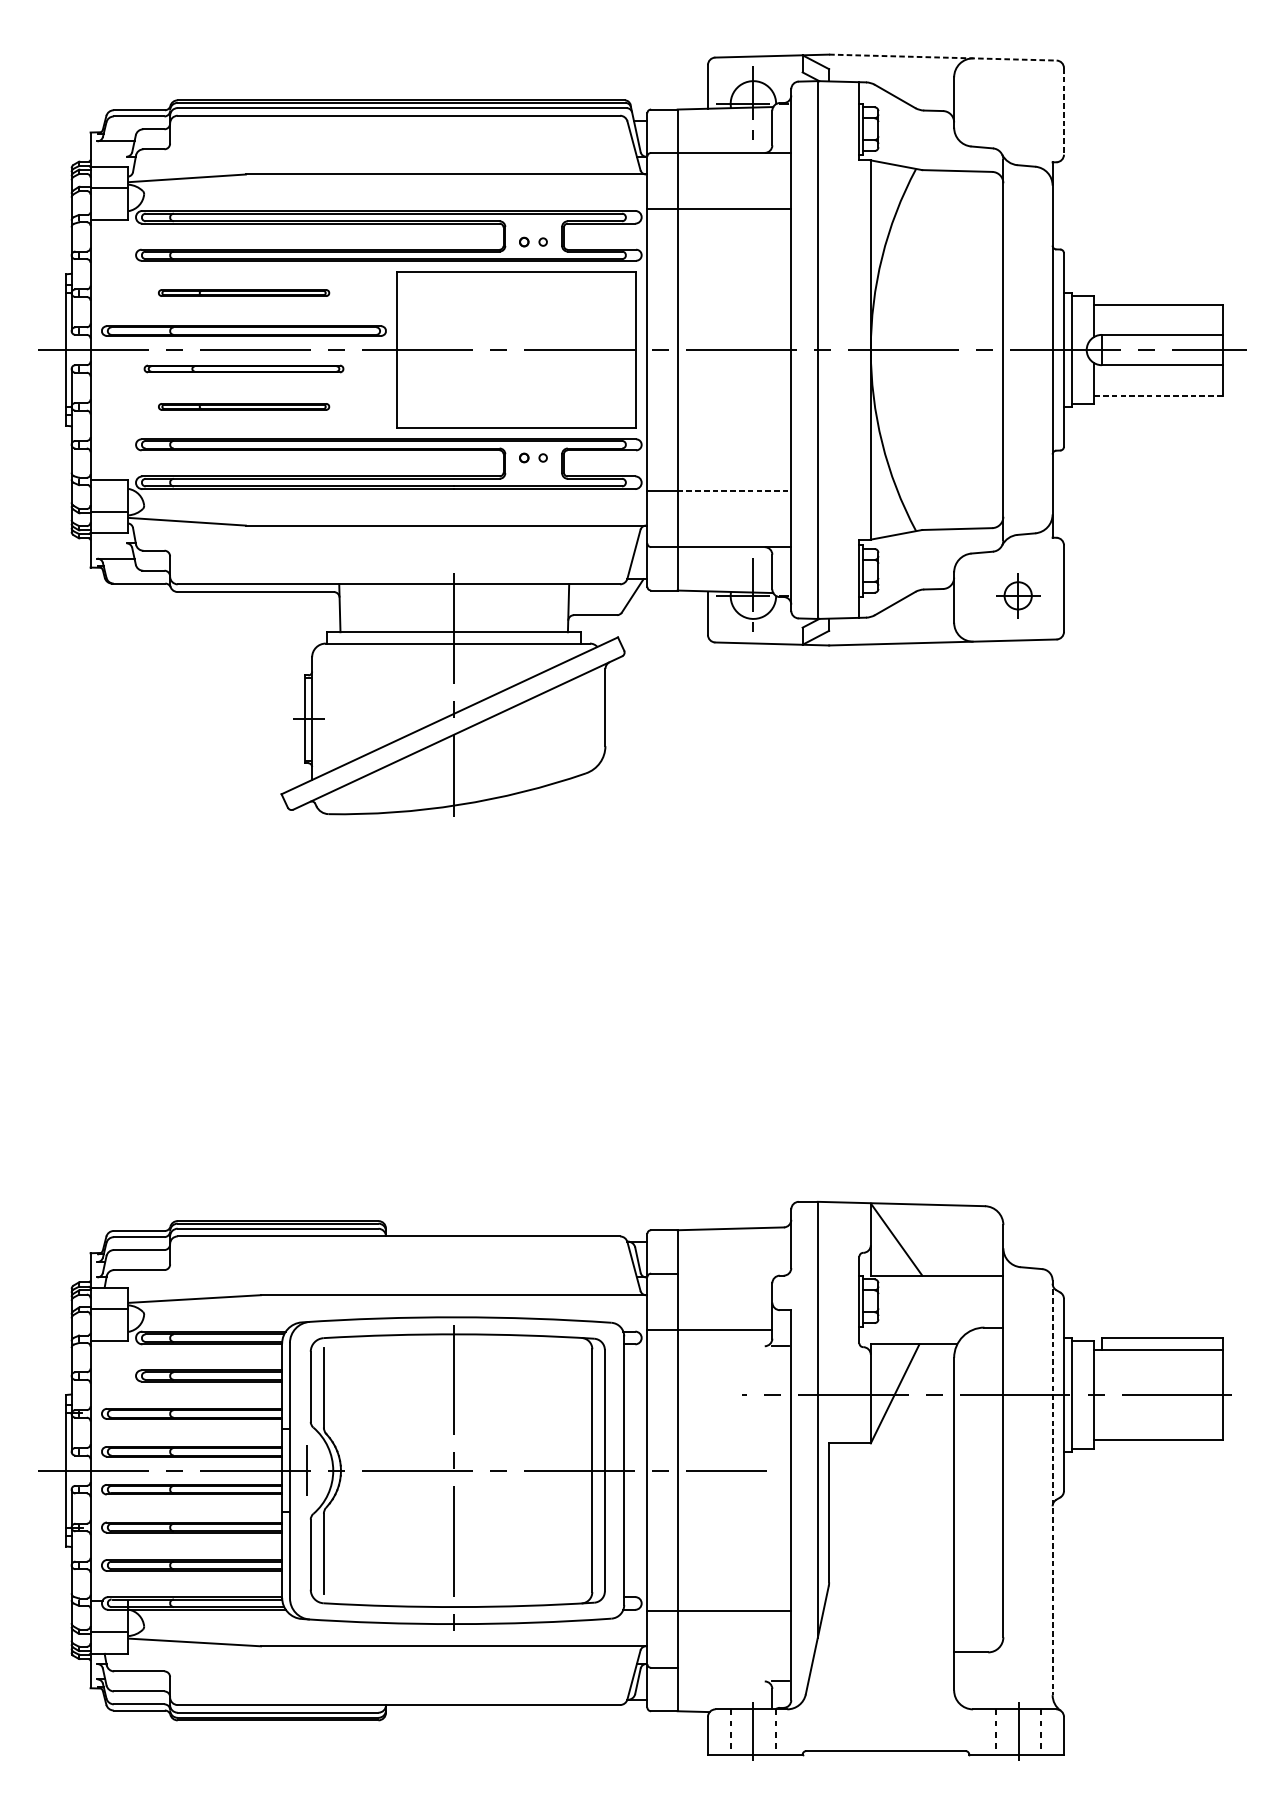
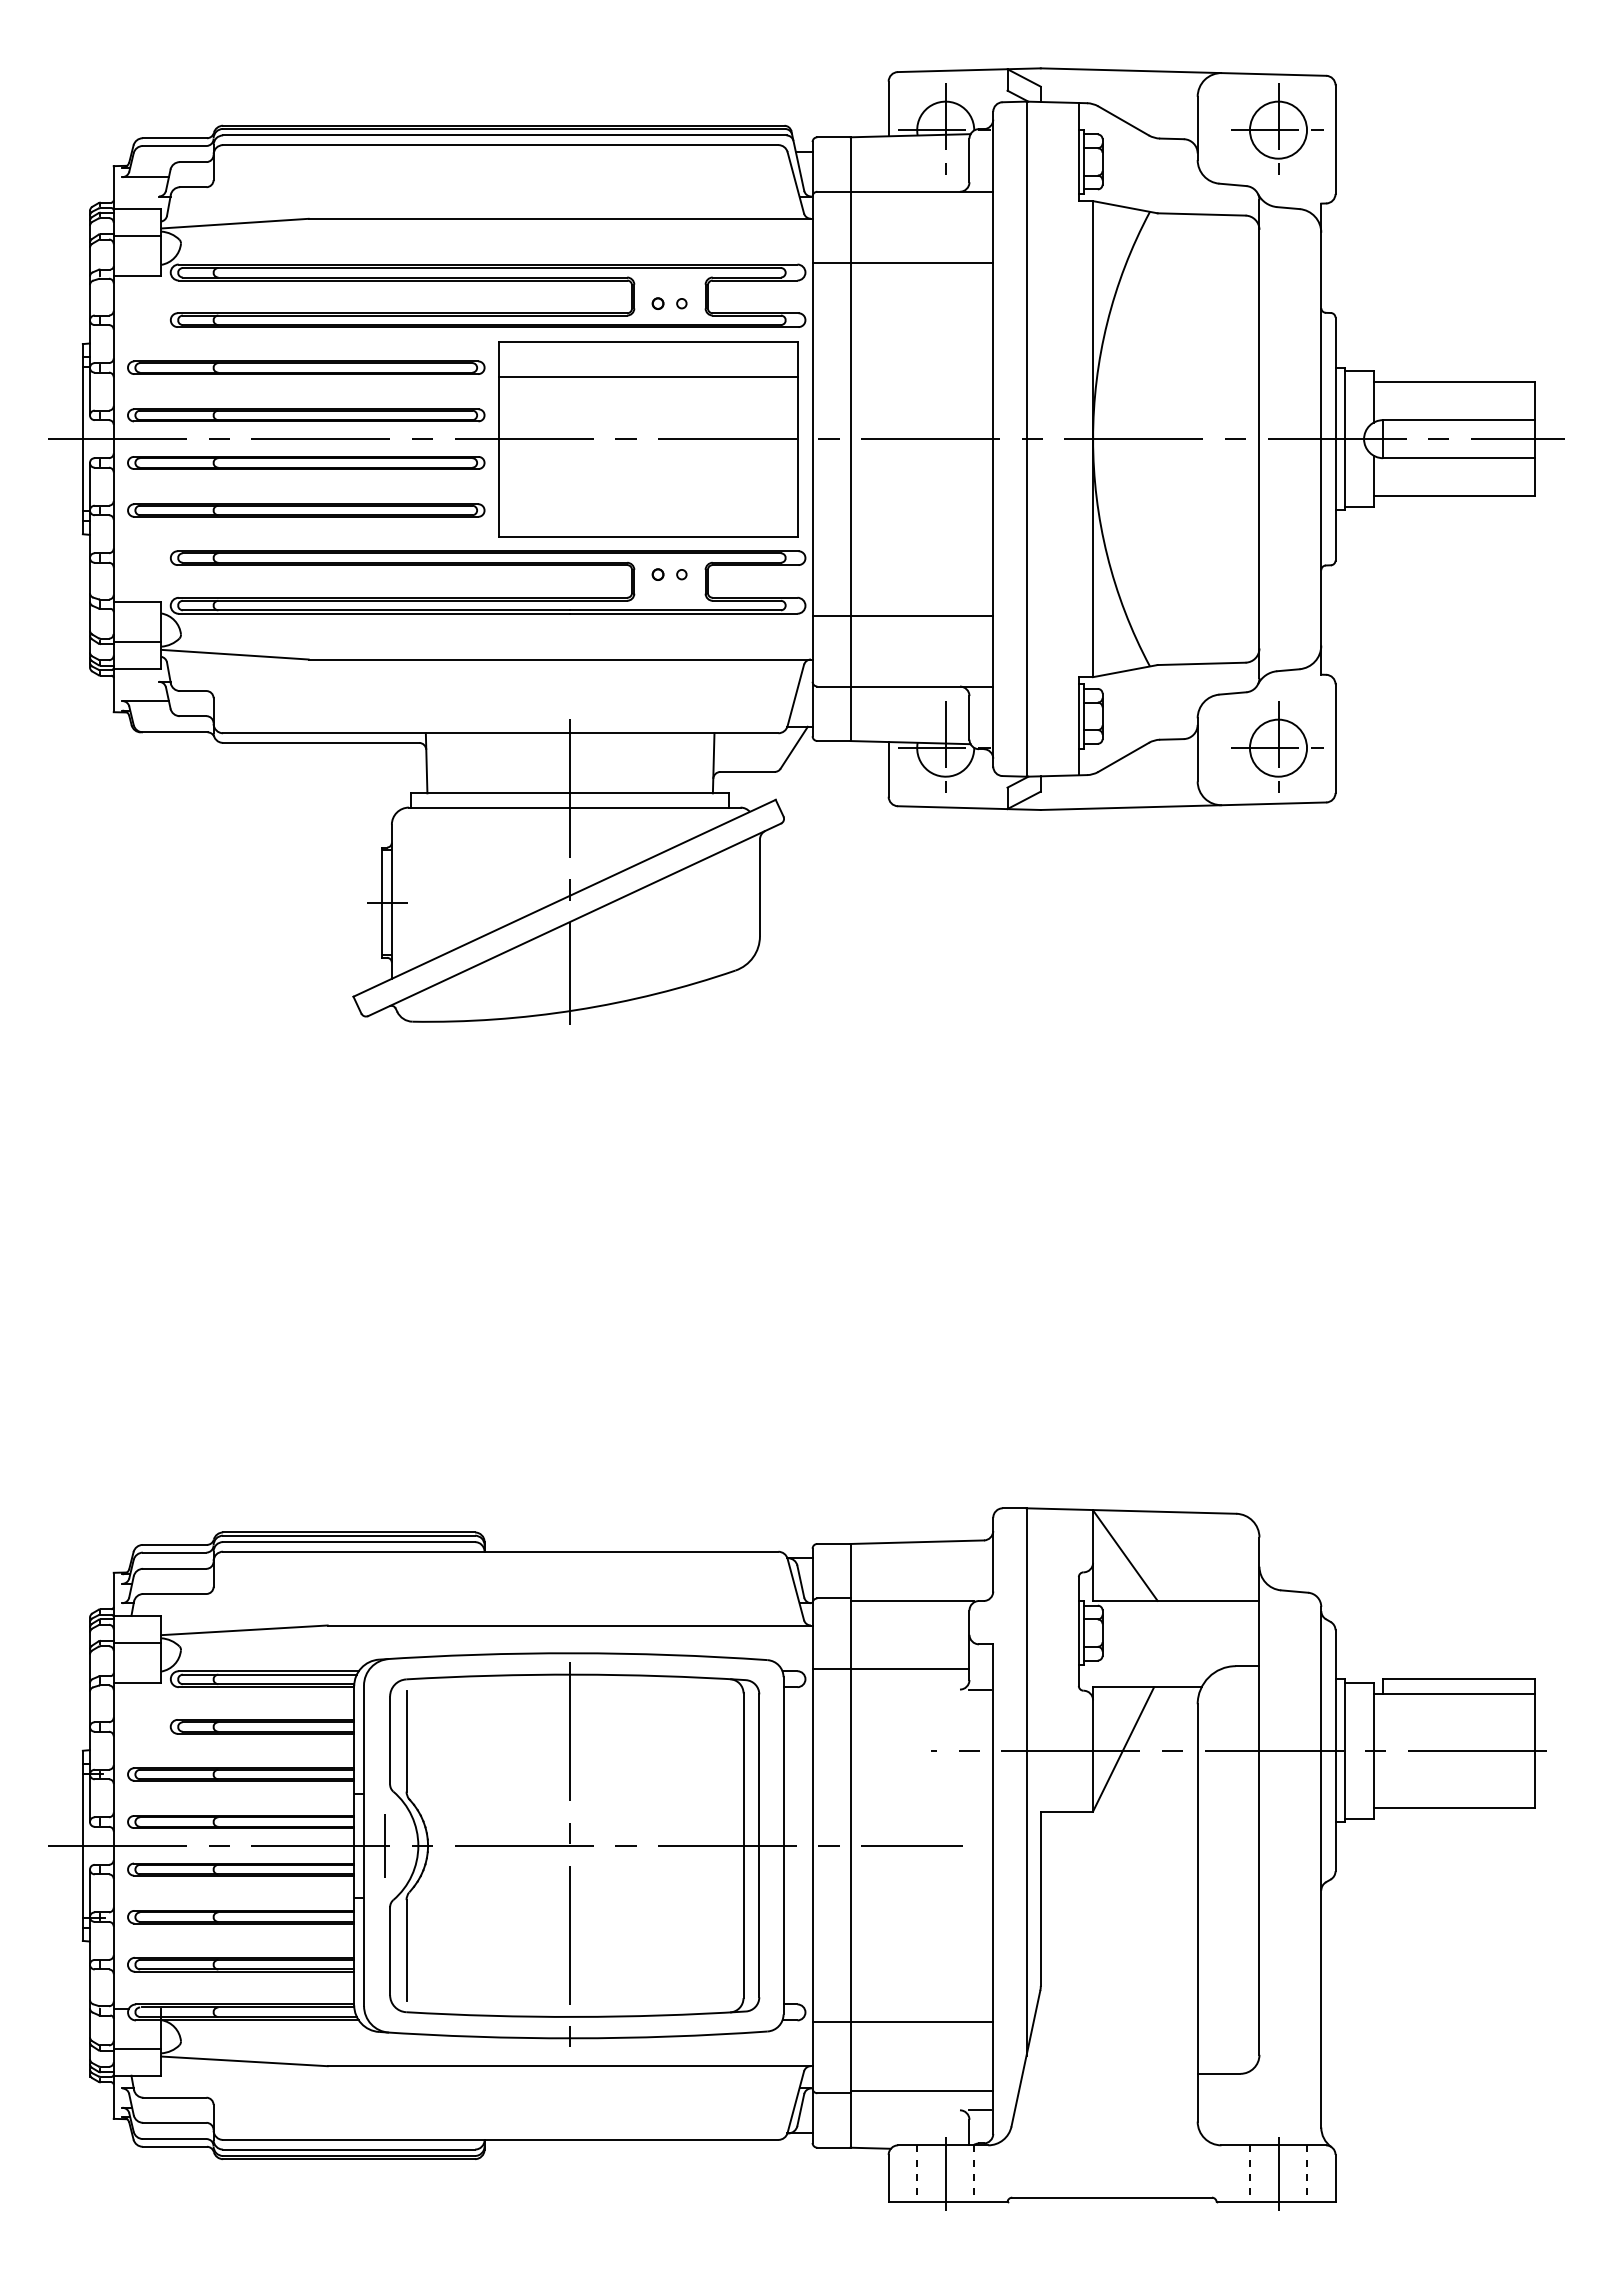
line: (942, 57) -> (1183, 72), dashed -> solid
part: (1017, 102) -> (1277, 128), added
line: (1063, 112) -> (1335, 140), dashed -> solid
part: (244, 292) -> (306, 367), size x1.67
line: (516, 300) -> (648, 377), added
part: (244, 368) -> (306, 462), size x1.43
line: (1158, 395) -> (1454, 496), dashed -> solid
part: (244, 406) -> (306, 510), size x1.67
line: (734, 490) -> (922, 615), dashed -> solid
part: (1017, 594) -> (1277, 746), size x1.67
line: (726, 1276) -> (912, 1601), added
line: (1052, 1487) -> (1321, 1867), dashed -> solid
line: (734, 1665) -> (921, 2090), added

